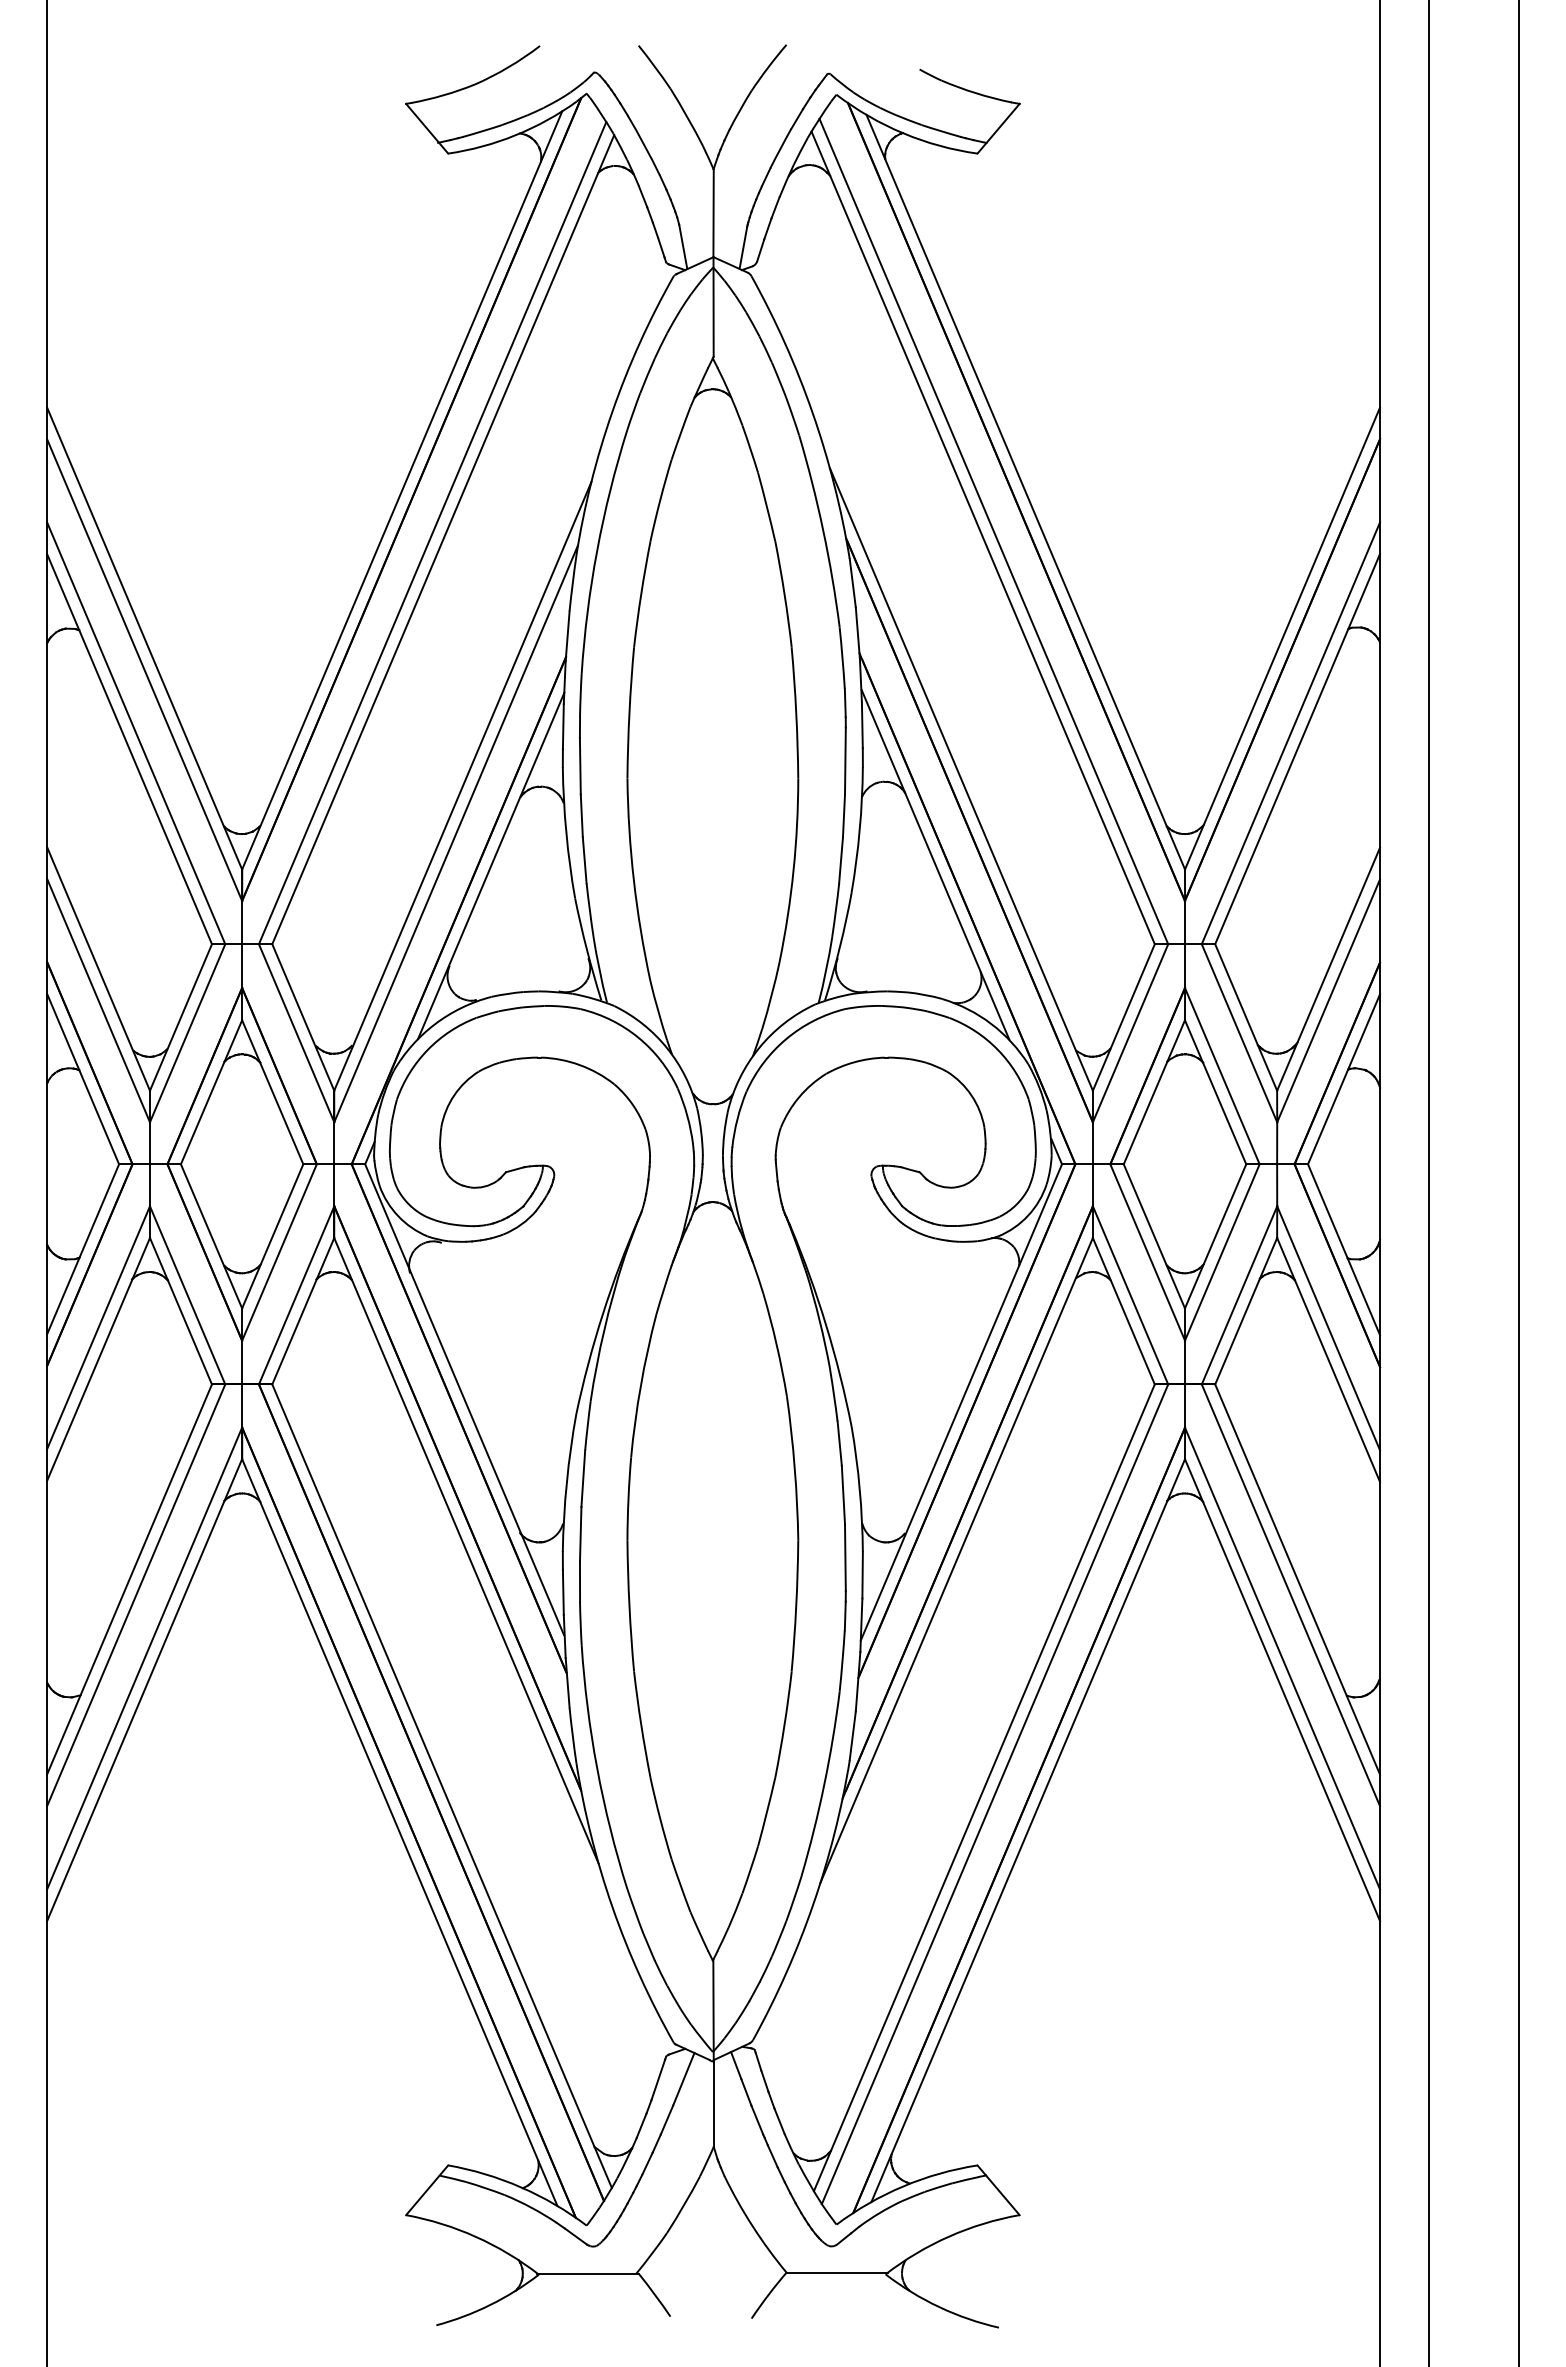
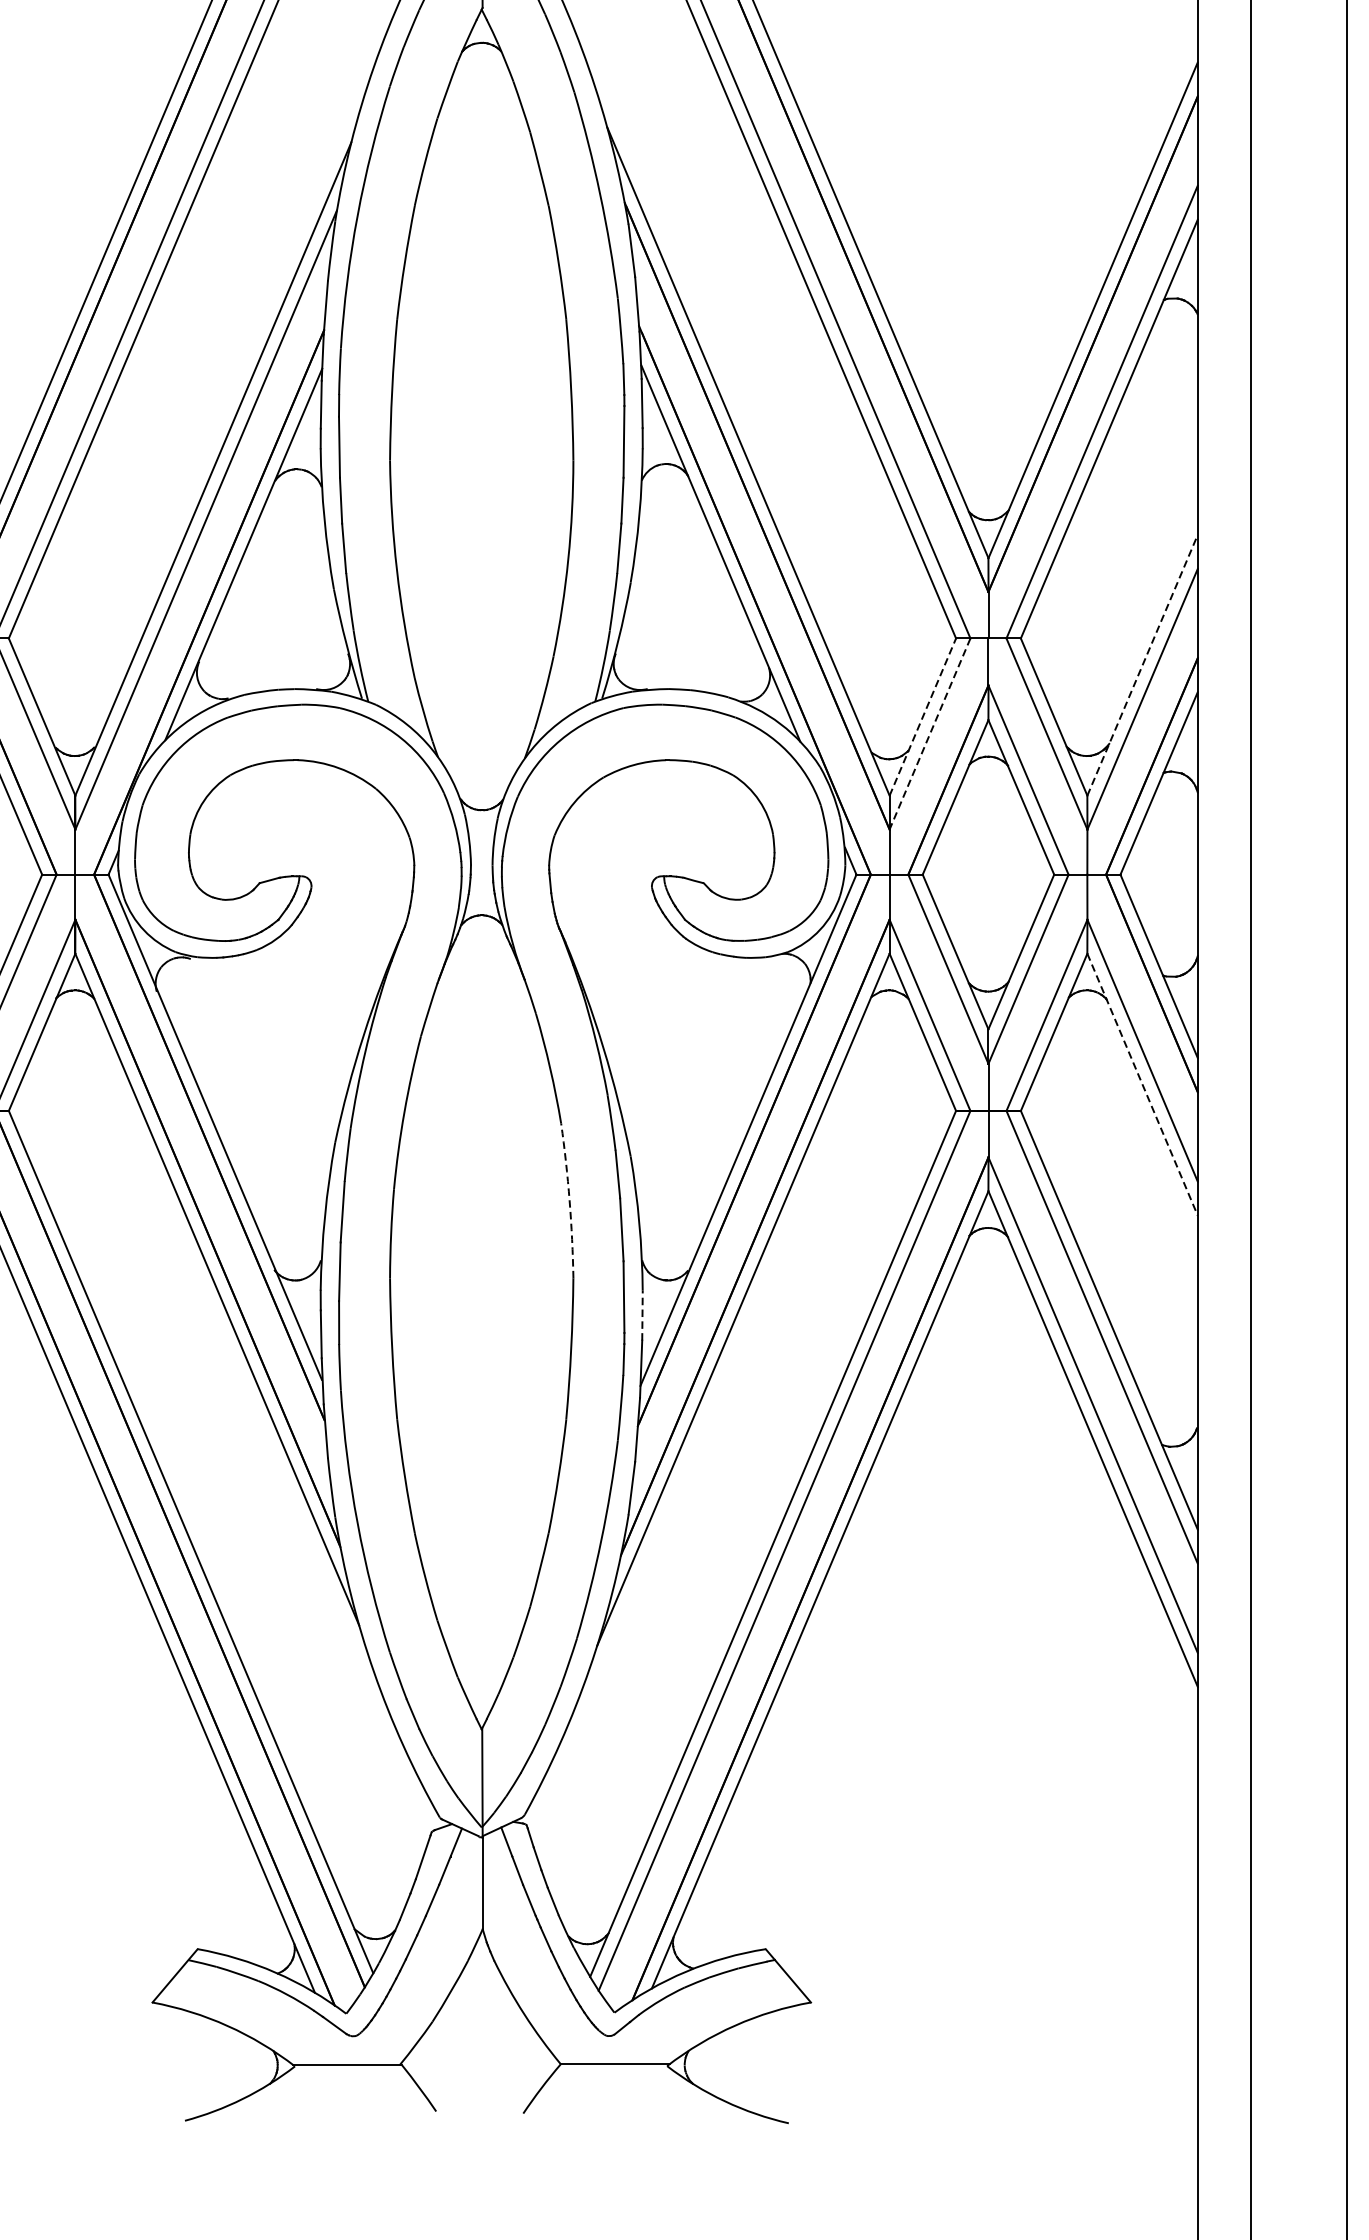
line: (1328, 969) -> (1142, 665), solid -> dashed
line: (1123, 1017) -> (922, 717), solid -> dashed
line: (1130, 1033) -> (929, 734), solid -> dashed
line: (1328, 1360) -> (1142, 1085), solid -> dashed
arc: (794, 1468) -> (569, 1201), solid -> dashed
line: (862, 1574) -> (642, 1314), solid -> dashed

